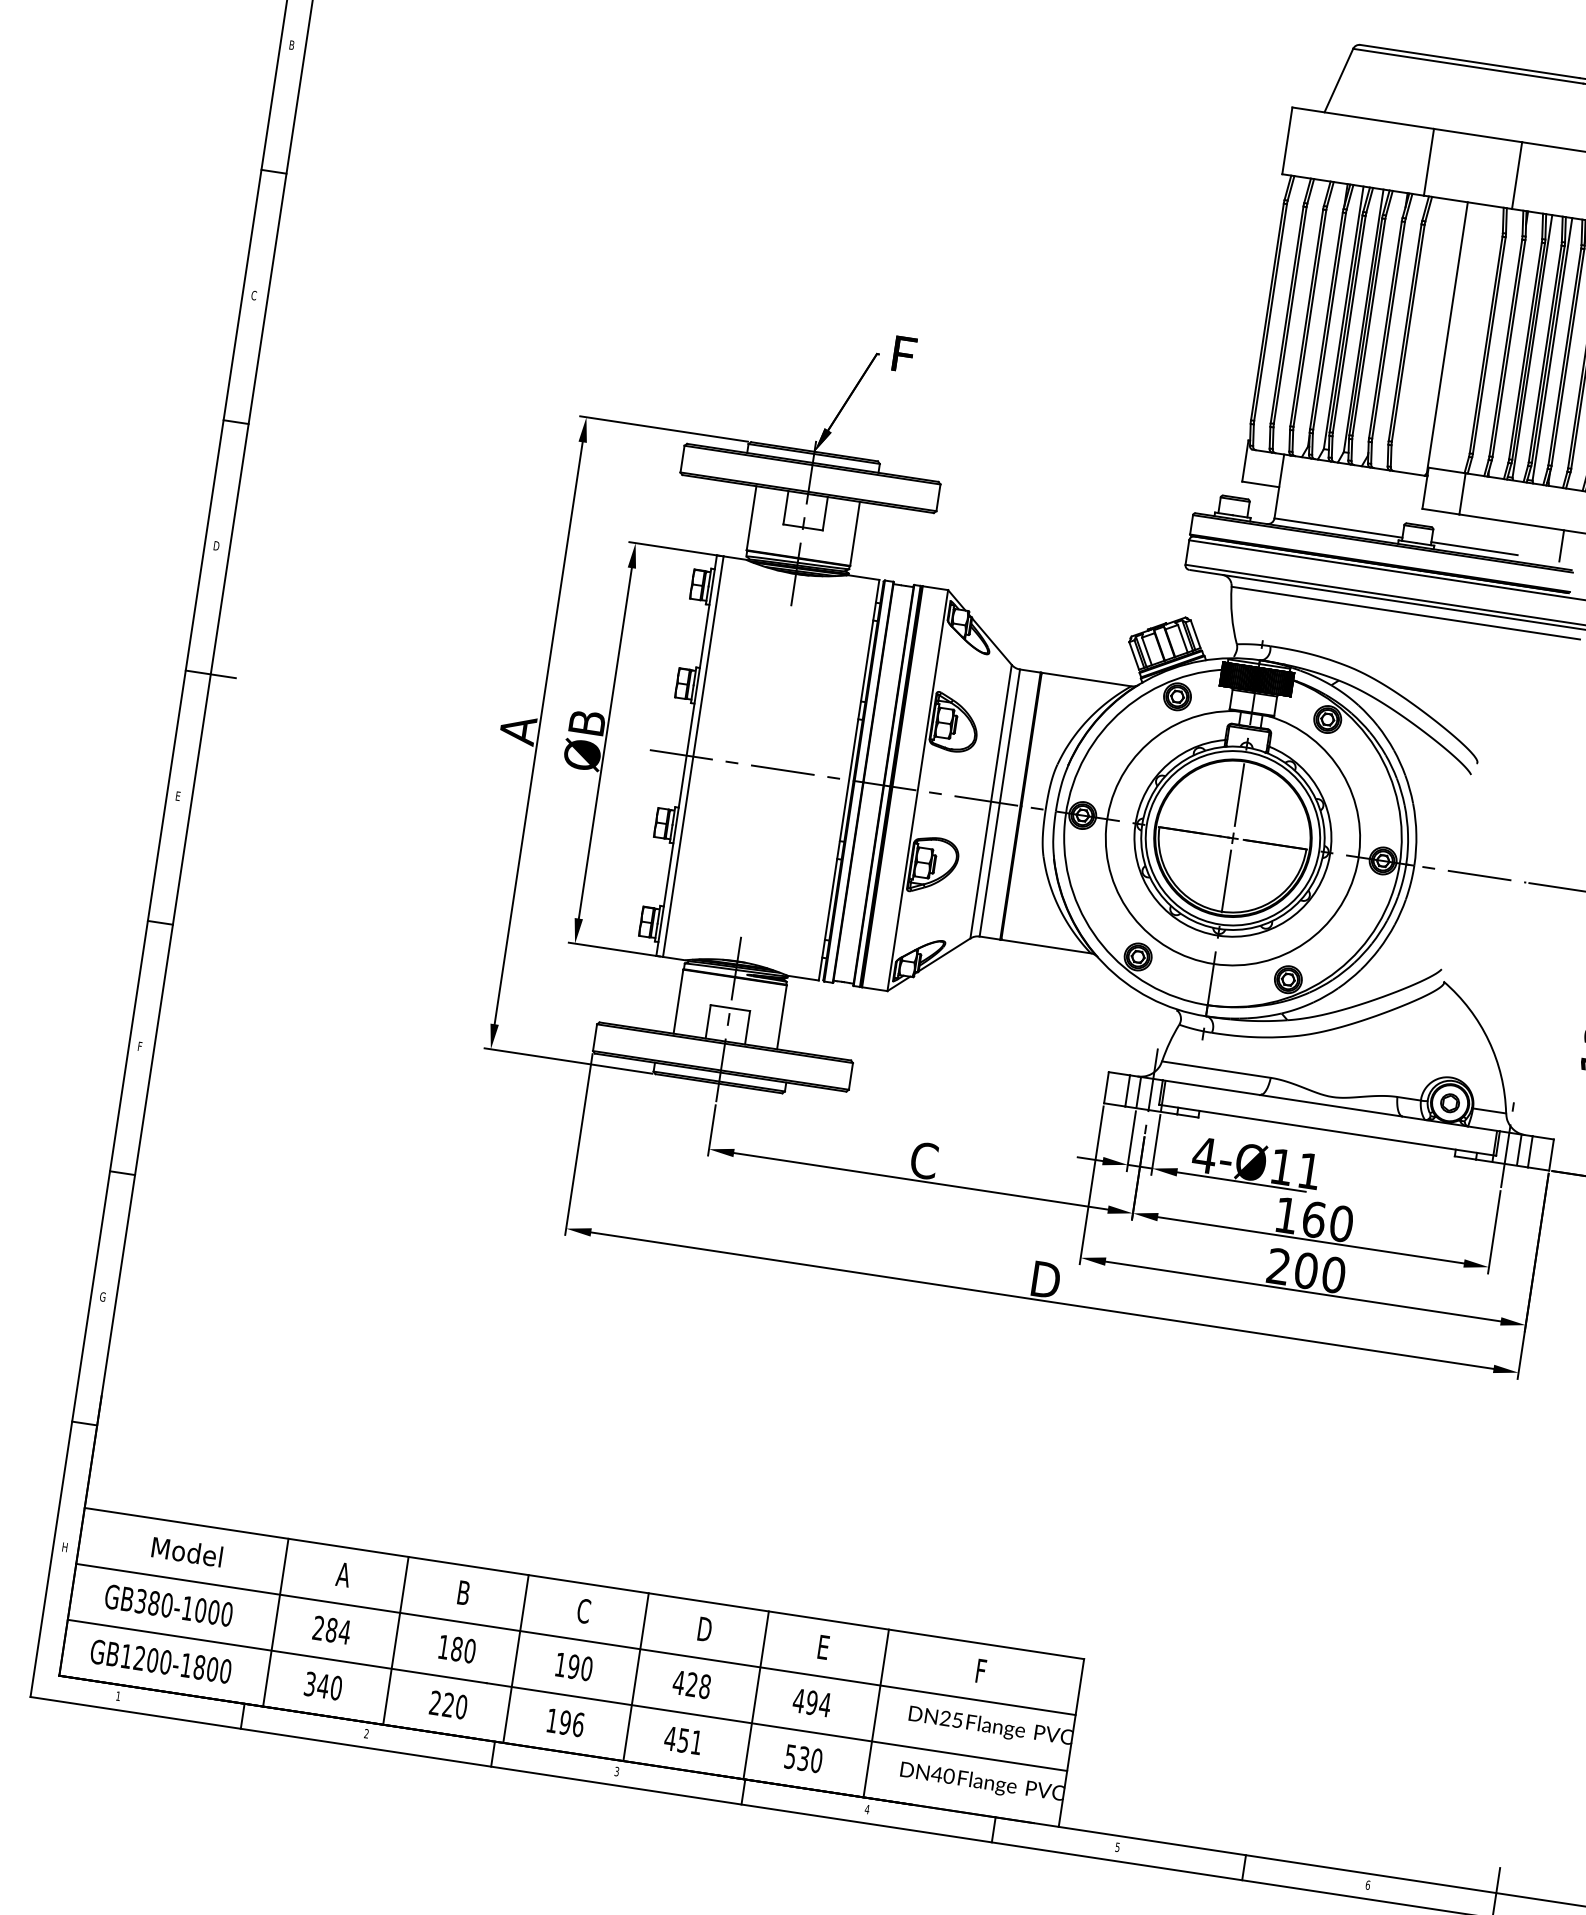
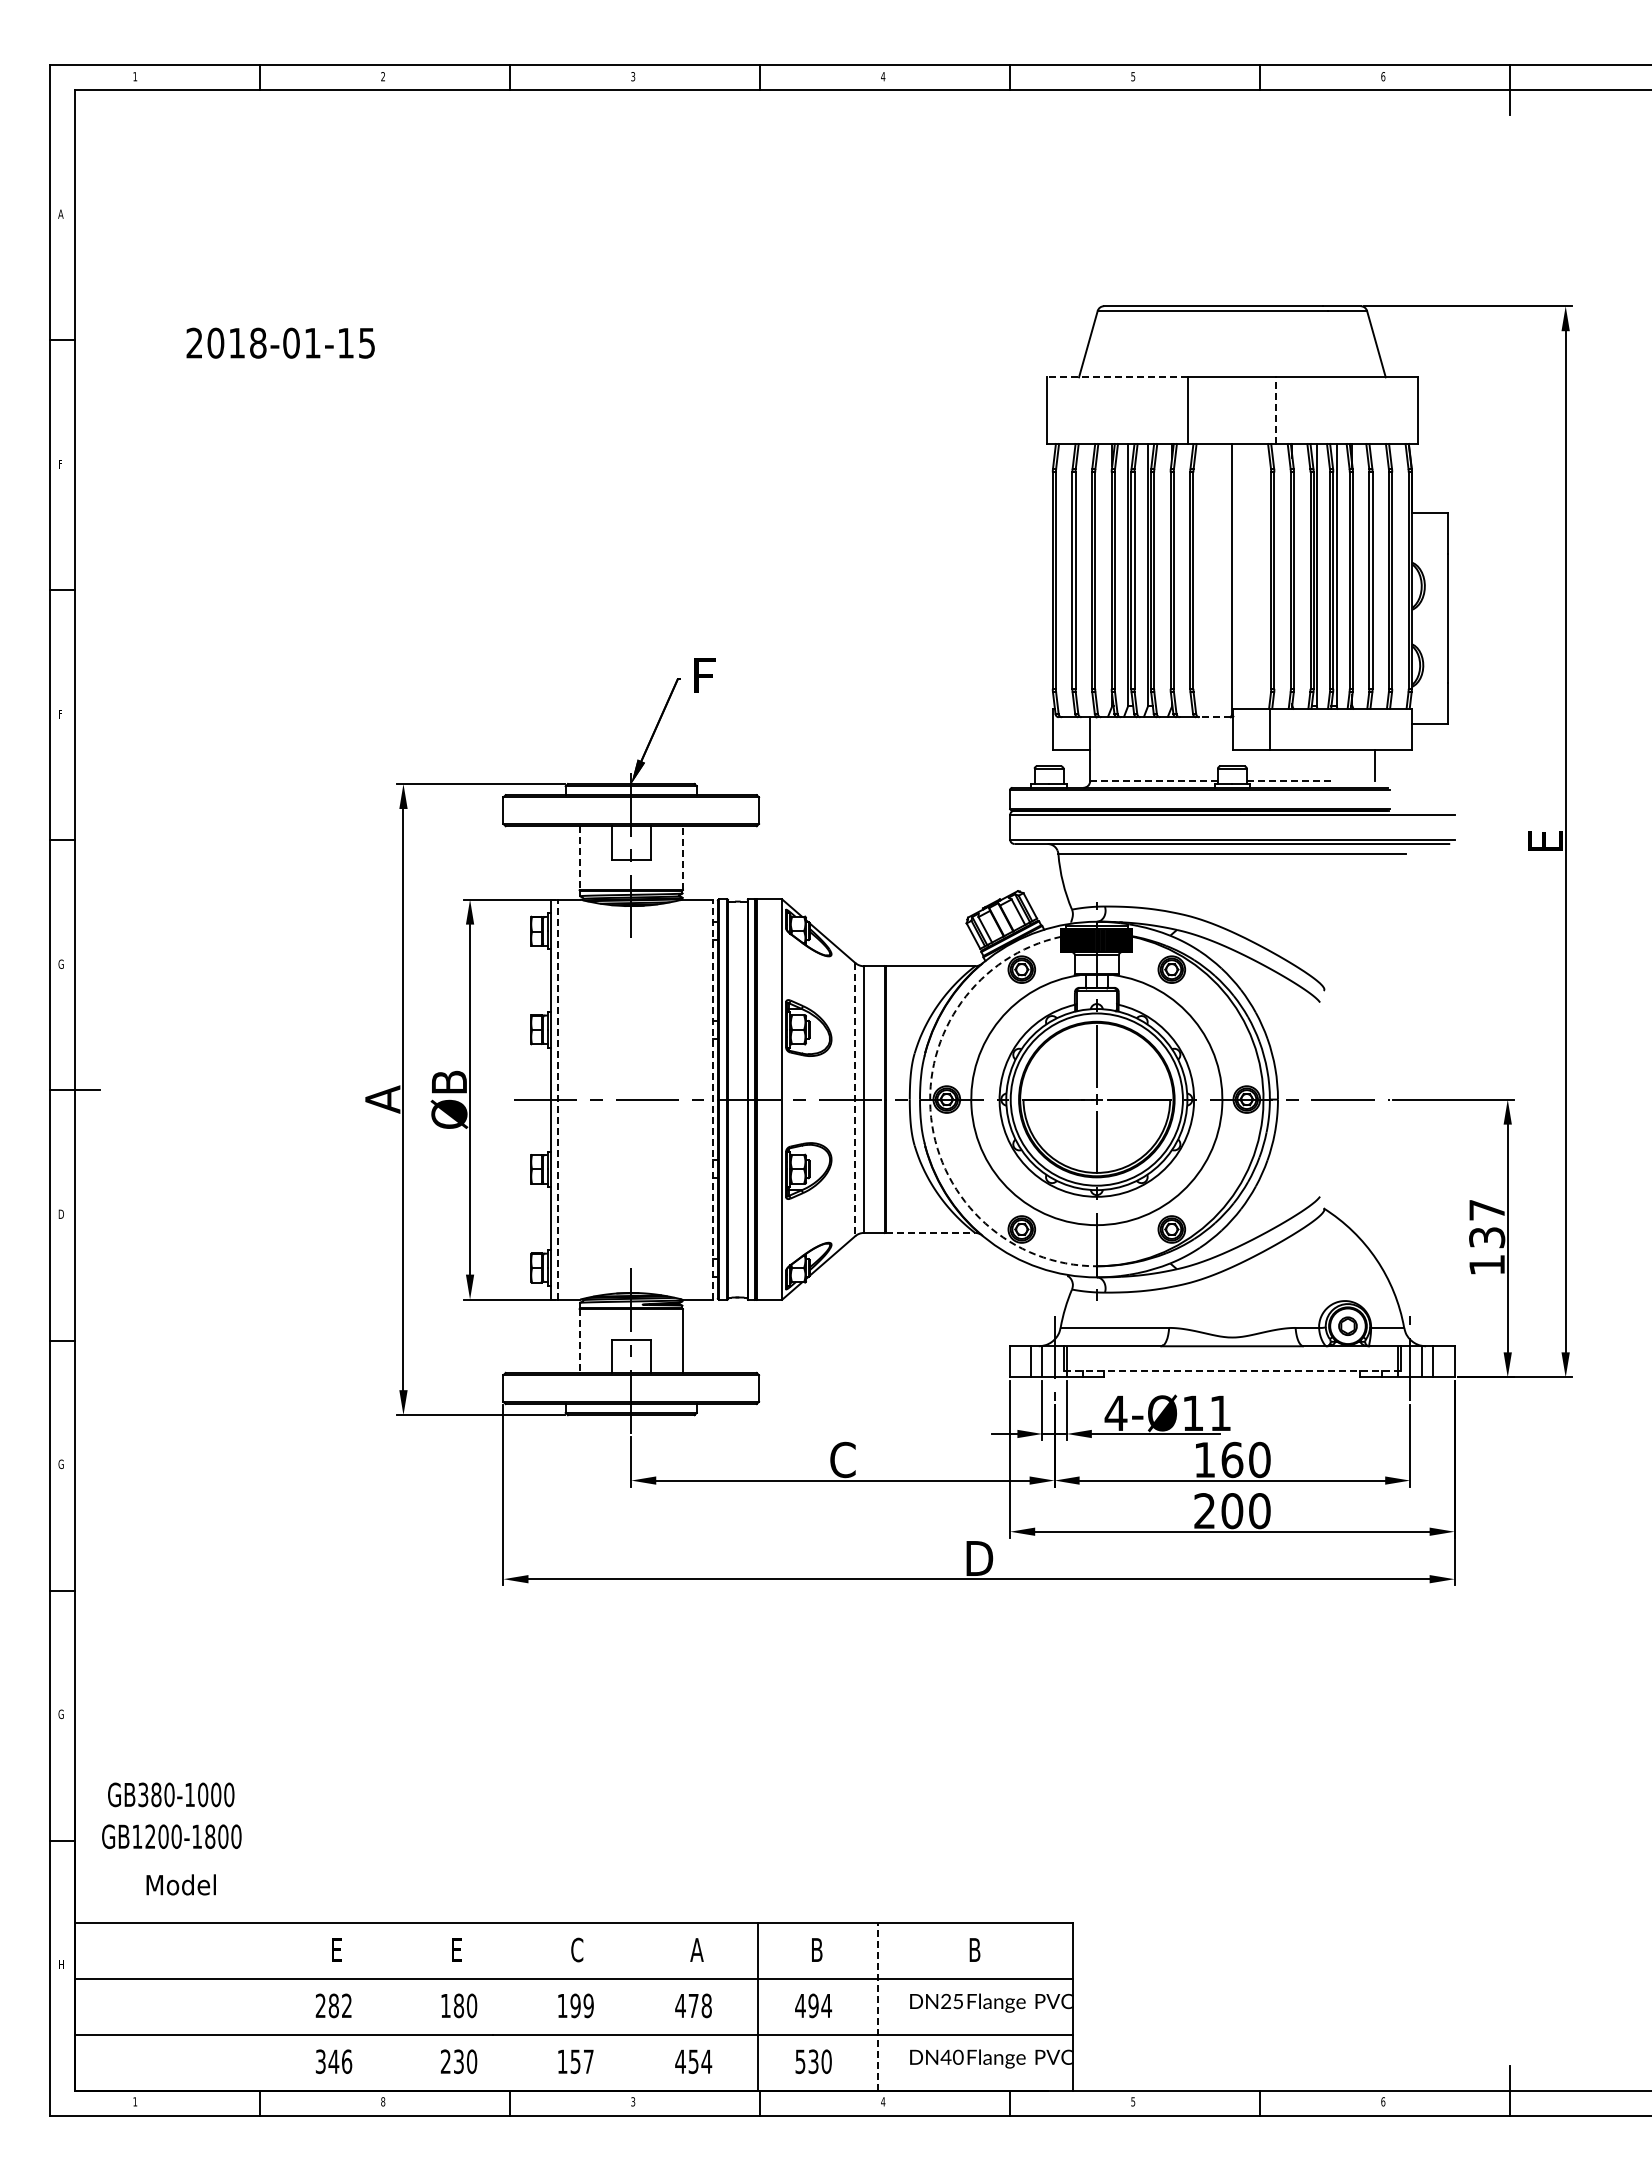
text: (291, 44) -> (60, 463), B -> F
line: (1362, 118) -> (1117, 377), solid -> dashed
line: (1517, 175) -> (1276, 410), solid -> dashed
text: (253, 294) -> (60, 713), C -> F
line: (1408, 473) -> (1214, 717), solid -> dashed
line: (751, 518) -> (579, 858), solid -> dashed
line: (1338, 528) -> (1154, 781), solid -> dashed
line: (854, 534) -> (682, 858), solid -> dashed
text: (215, 545) -> (60, 963), D -> G
line: (1475, 549) -> (1290, 781), solid -> dashed
line: (692, 756) -> (557, 1099), solid -> dashed
line: (849, 780) -> (713, 1099), solid -> dashed
text: (178, 795) -> (60, 1213), E -> D
line: (991, 801) -> (855, 1099), solid -> dashed
arc: (1064, 831) -> (931, 1117), solid -> dashed
line: (1046, 946) -> (930, 1232), solid -> dashed
line: (678, 1001) -> (579, 1340), solid -> dashed
text: (139, 1046) -> (60, 1464), F -> G
line: (1326, 1129) -> (1231, 1370), solid -> dashed
text: (186, 1551) -> (180, 1884), moved
text: (342, 1574) -> (336, 1949), A -> E
text: (464, 1592) -> (457, 1949), B -> E
text: (169, 1605) -> (171, 1794), moved
line: (276, 1622) -> (278, 2006), removed
text: (704, 1628) -> (697, 1949), D -> A
text: (344, 1631) -> (346, 2005), 284 -> 282
line: (396, 1640) -> (398, 2006), removed
text: (824, 1646) -> (817, 1949), E -> B
line: (516, 1658) -> (518, 2006), removed
text: (160, 1661) -> (171, 1836), moved
text: (586, 1668) -> (588, 2005), 190 -> 199
text: (981, 1670) -> (974, 1949), F -> B
line: (635, 1676) -> (637, 2006), removed
text: (691, 1684) -> (693, 2005), 428 -> 478
text: (336, 1687) -> (347, 2061), 340 -> 346
text: (448, 1704) -> (458, 2061), 220 -> 230
line: (875, 1713) -> (877, 2006), solid -> dashed
text: (571, 1723) -> (581, 2061), 196 -> 157
text: (366, 1733) -> (383, 2101), 2 -> 8
text: (696, 1742) -> (706, 2061), 451 -> 454

